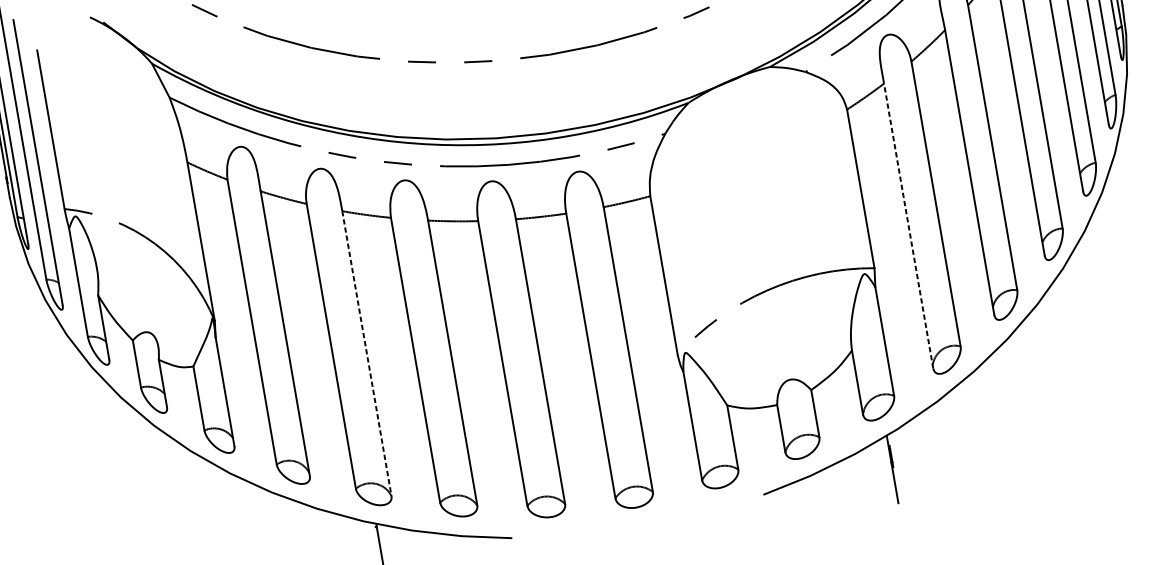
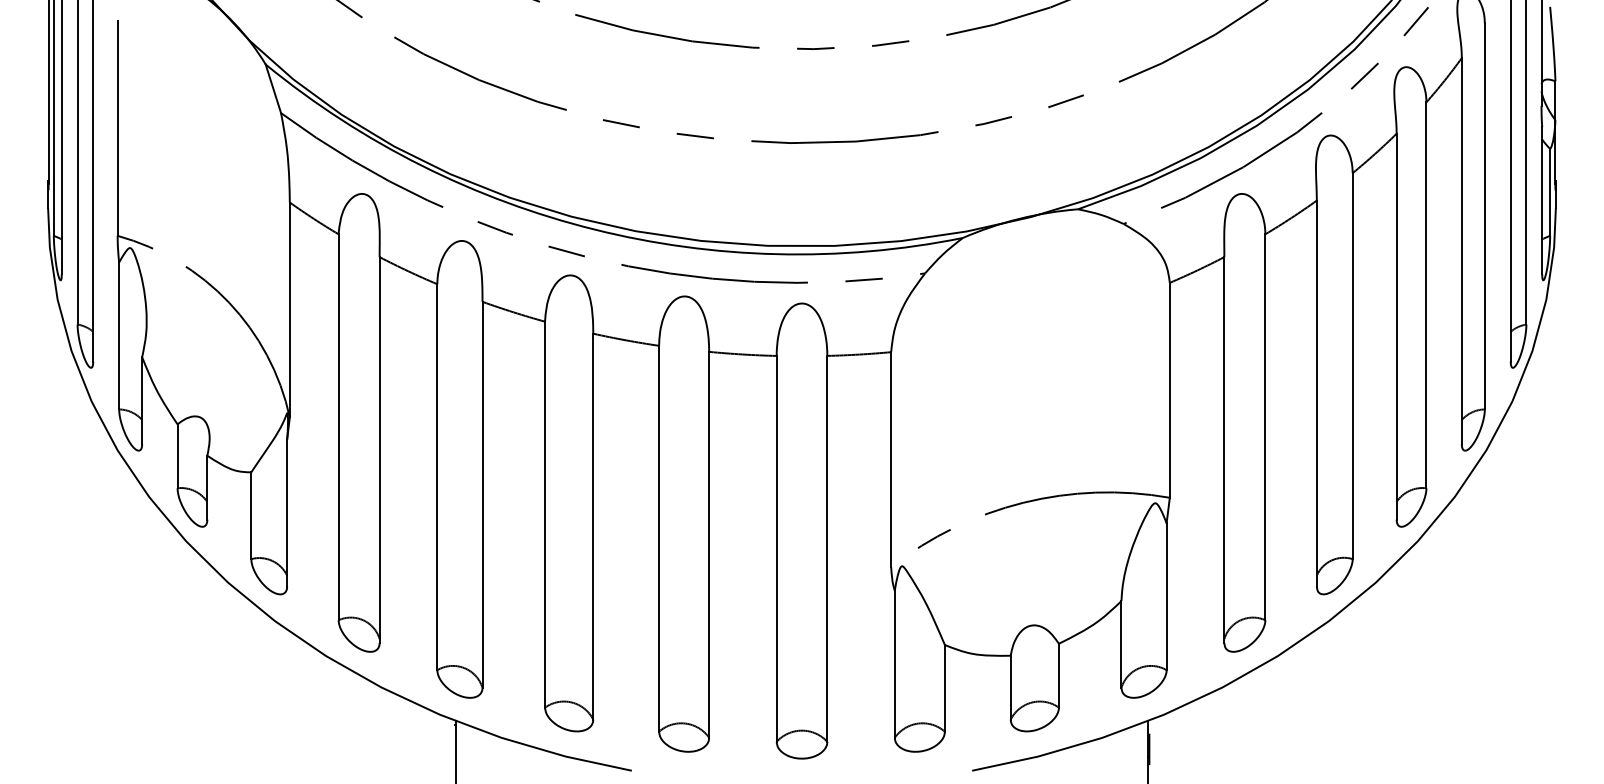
line: (908, 226) -> (1224, 450), dashed -> solid
line: (366, 353) -> (482, 494), dashed -> solid

